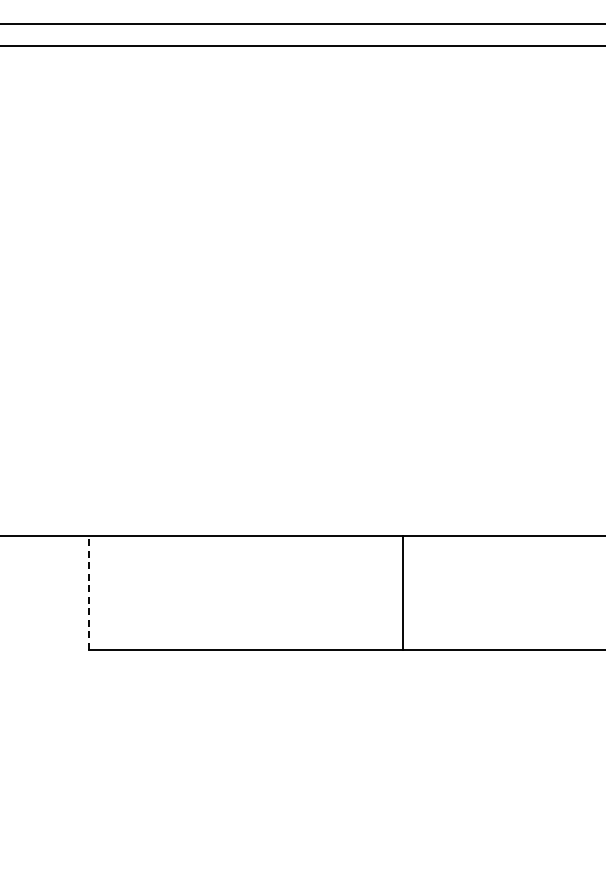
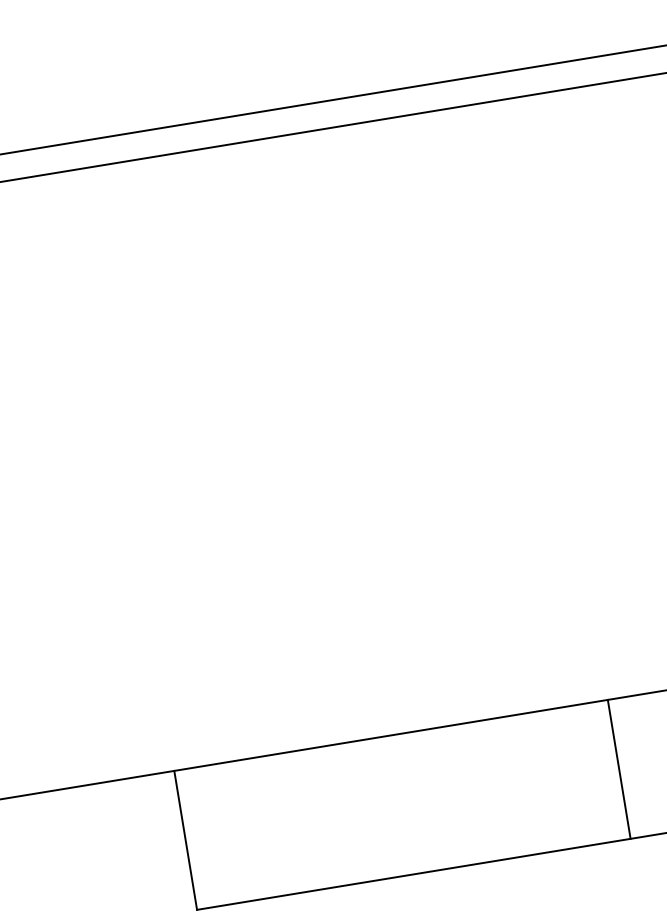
line: (403, 592) -> (619, 768), moved
line: (88, 593) -> (185, 840), dashed -> solid

